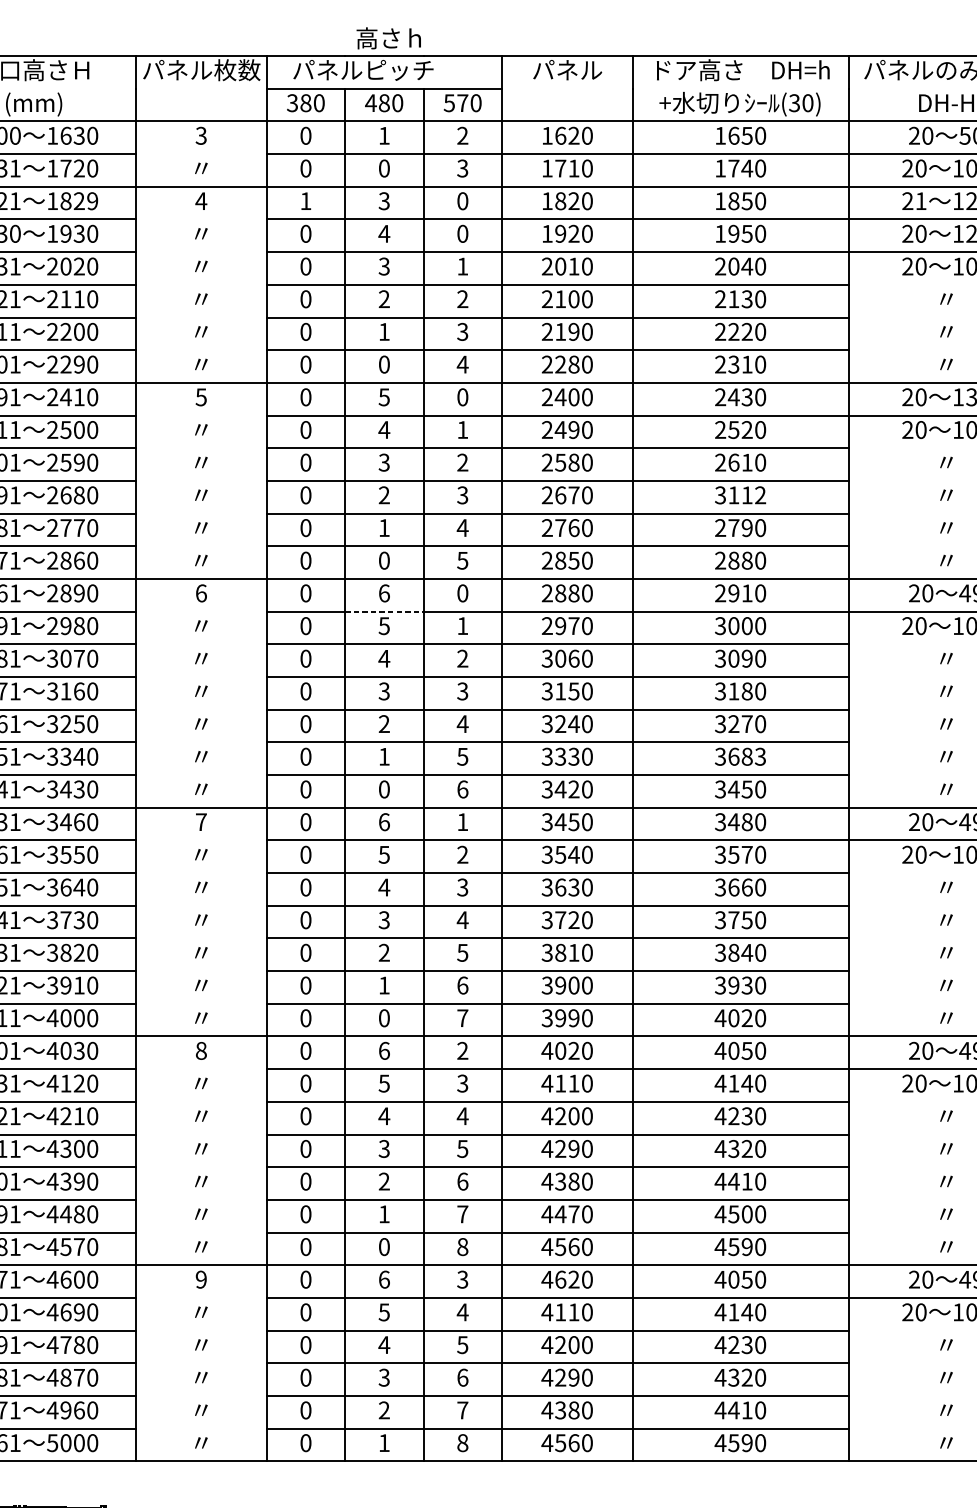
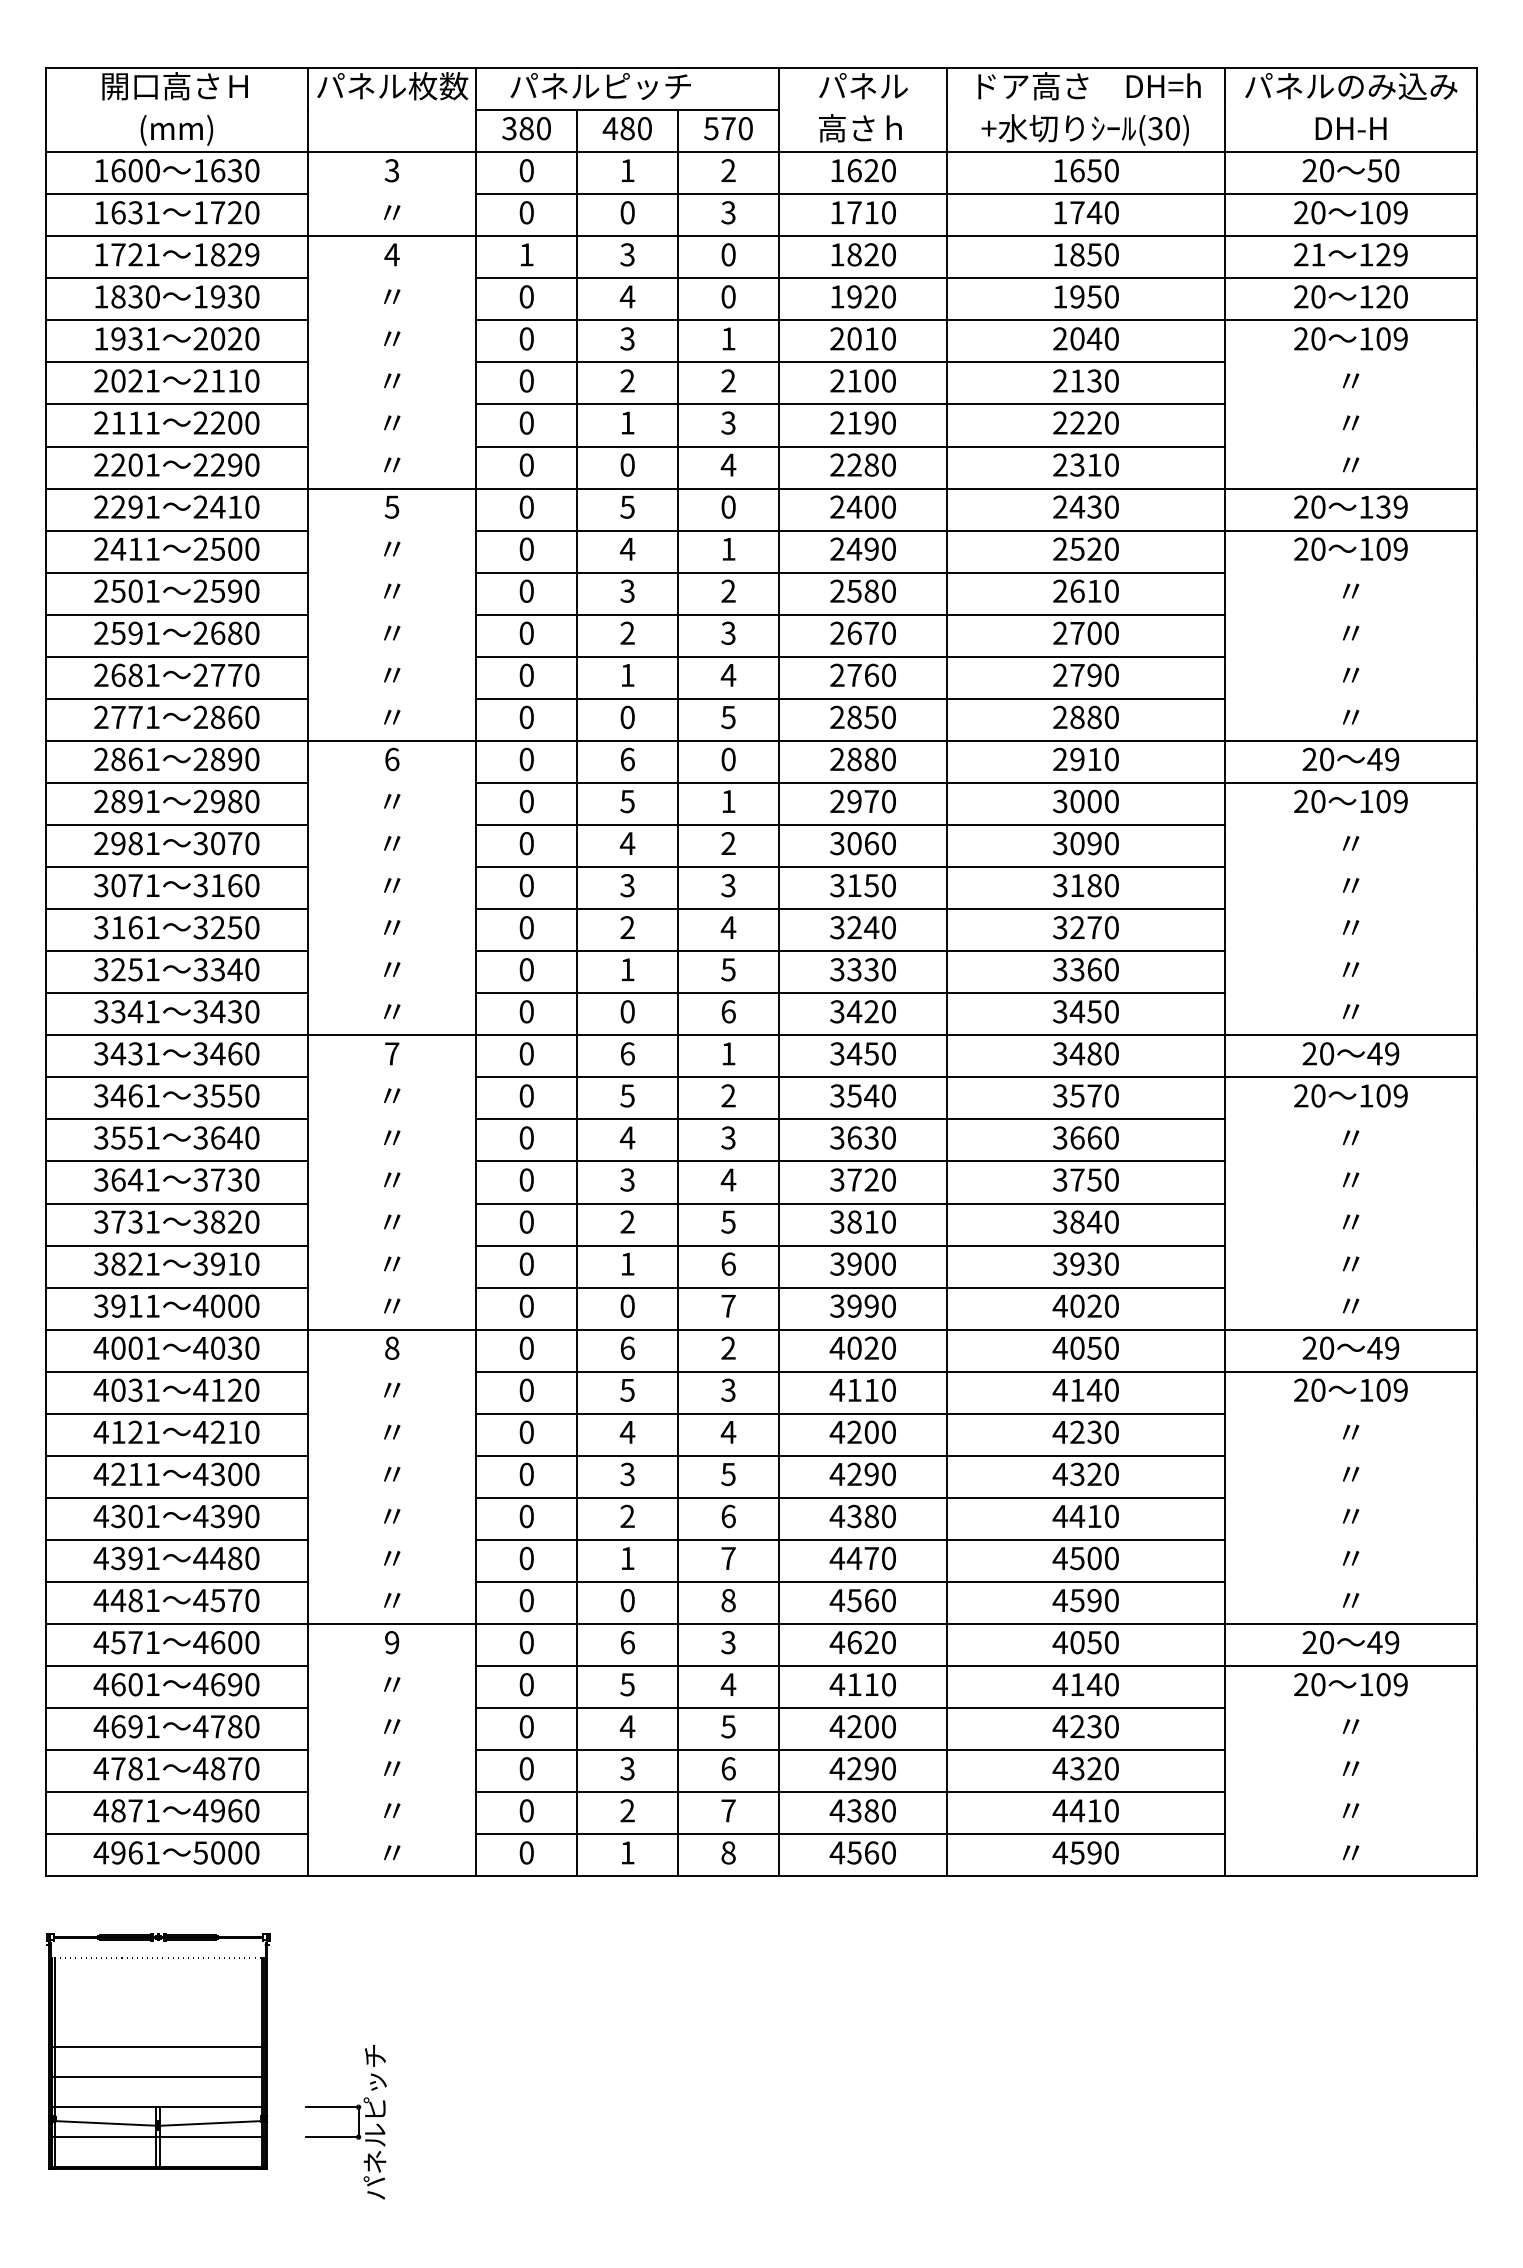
text: (388, 38) -> (860, 128), moved
text: (740, 494) -> (1085, 632), 3112 -> 2700
line: (385, 611) -> (628, 782), dashed -> solid
text: (747, 756) -> (1094, 969), 3683 -> 3360

